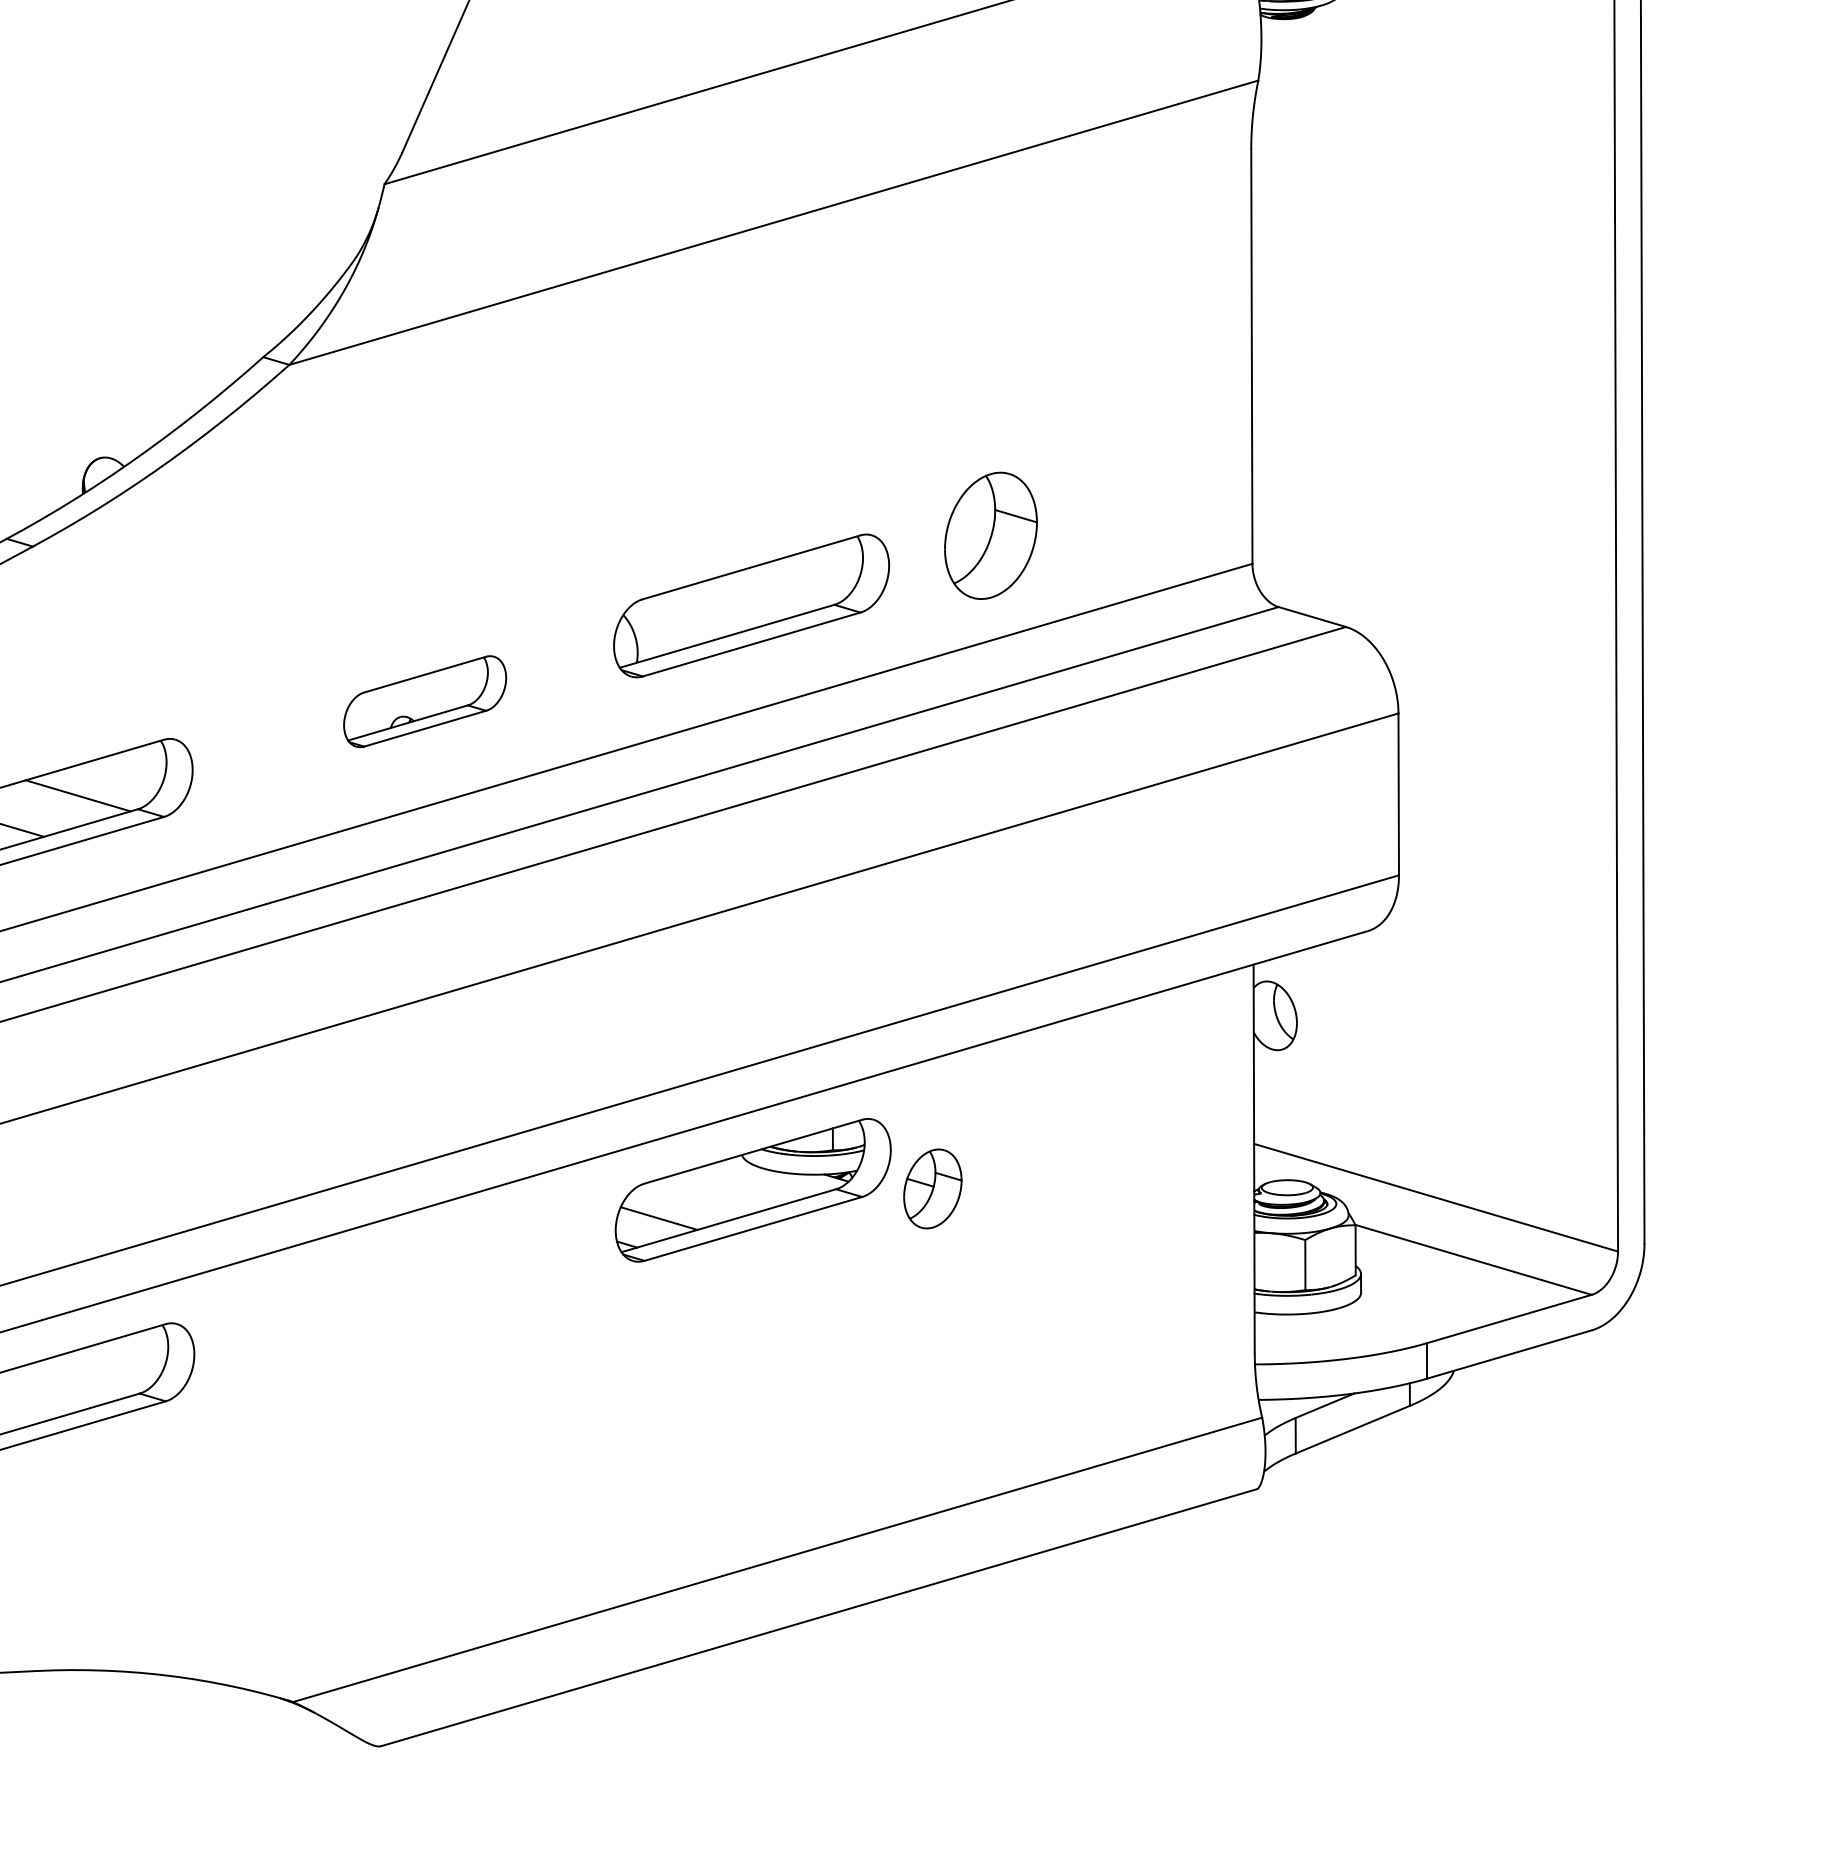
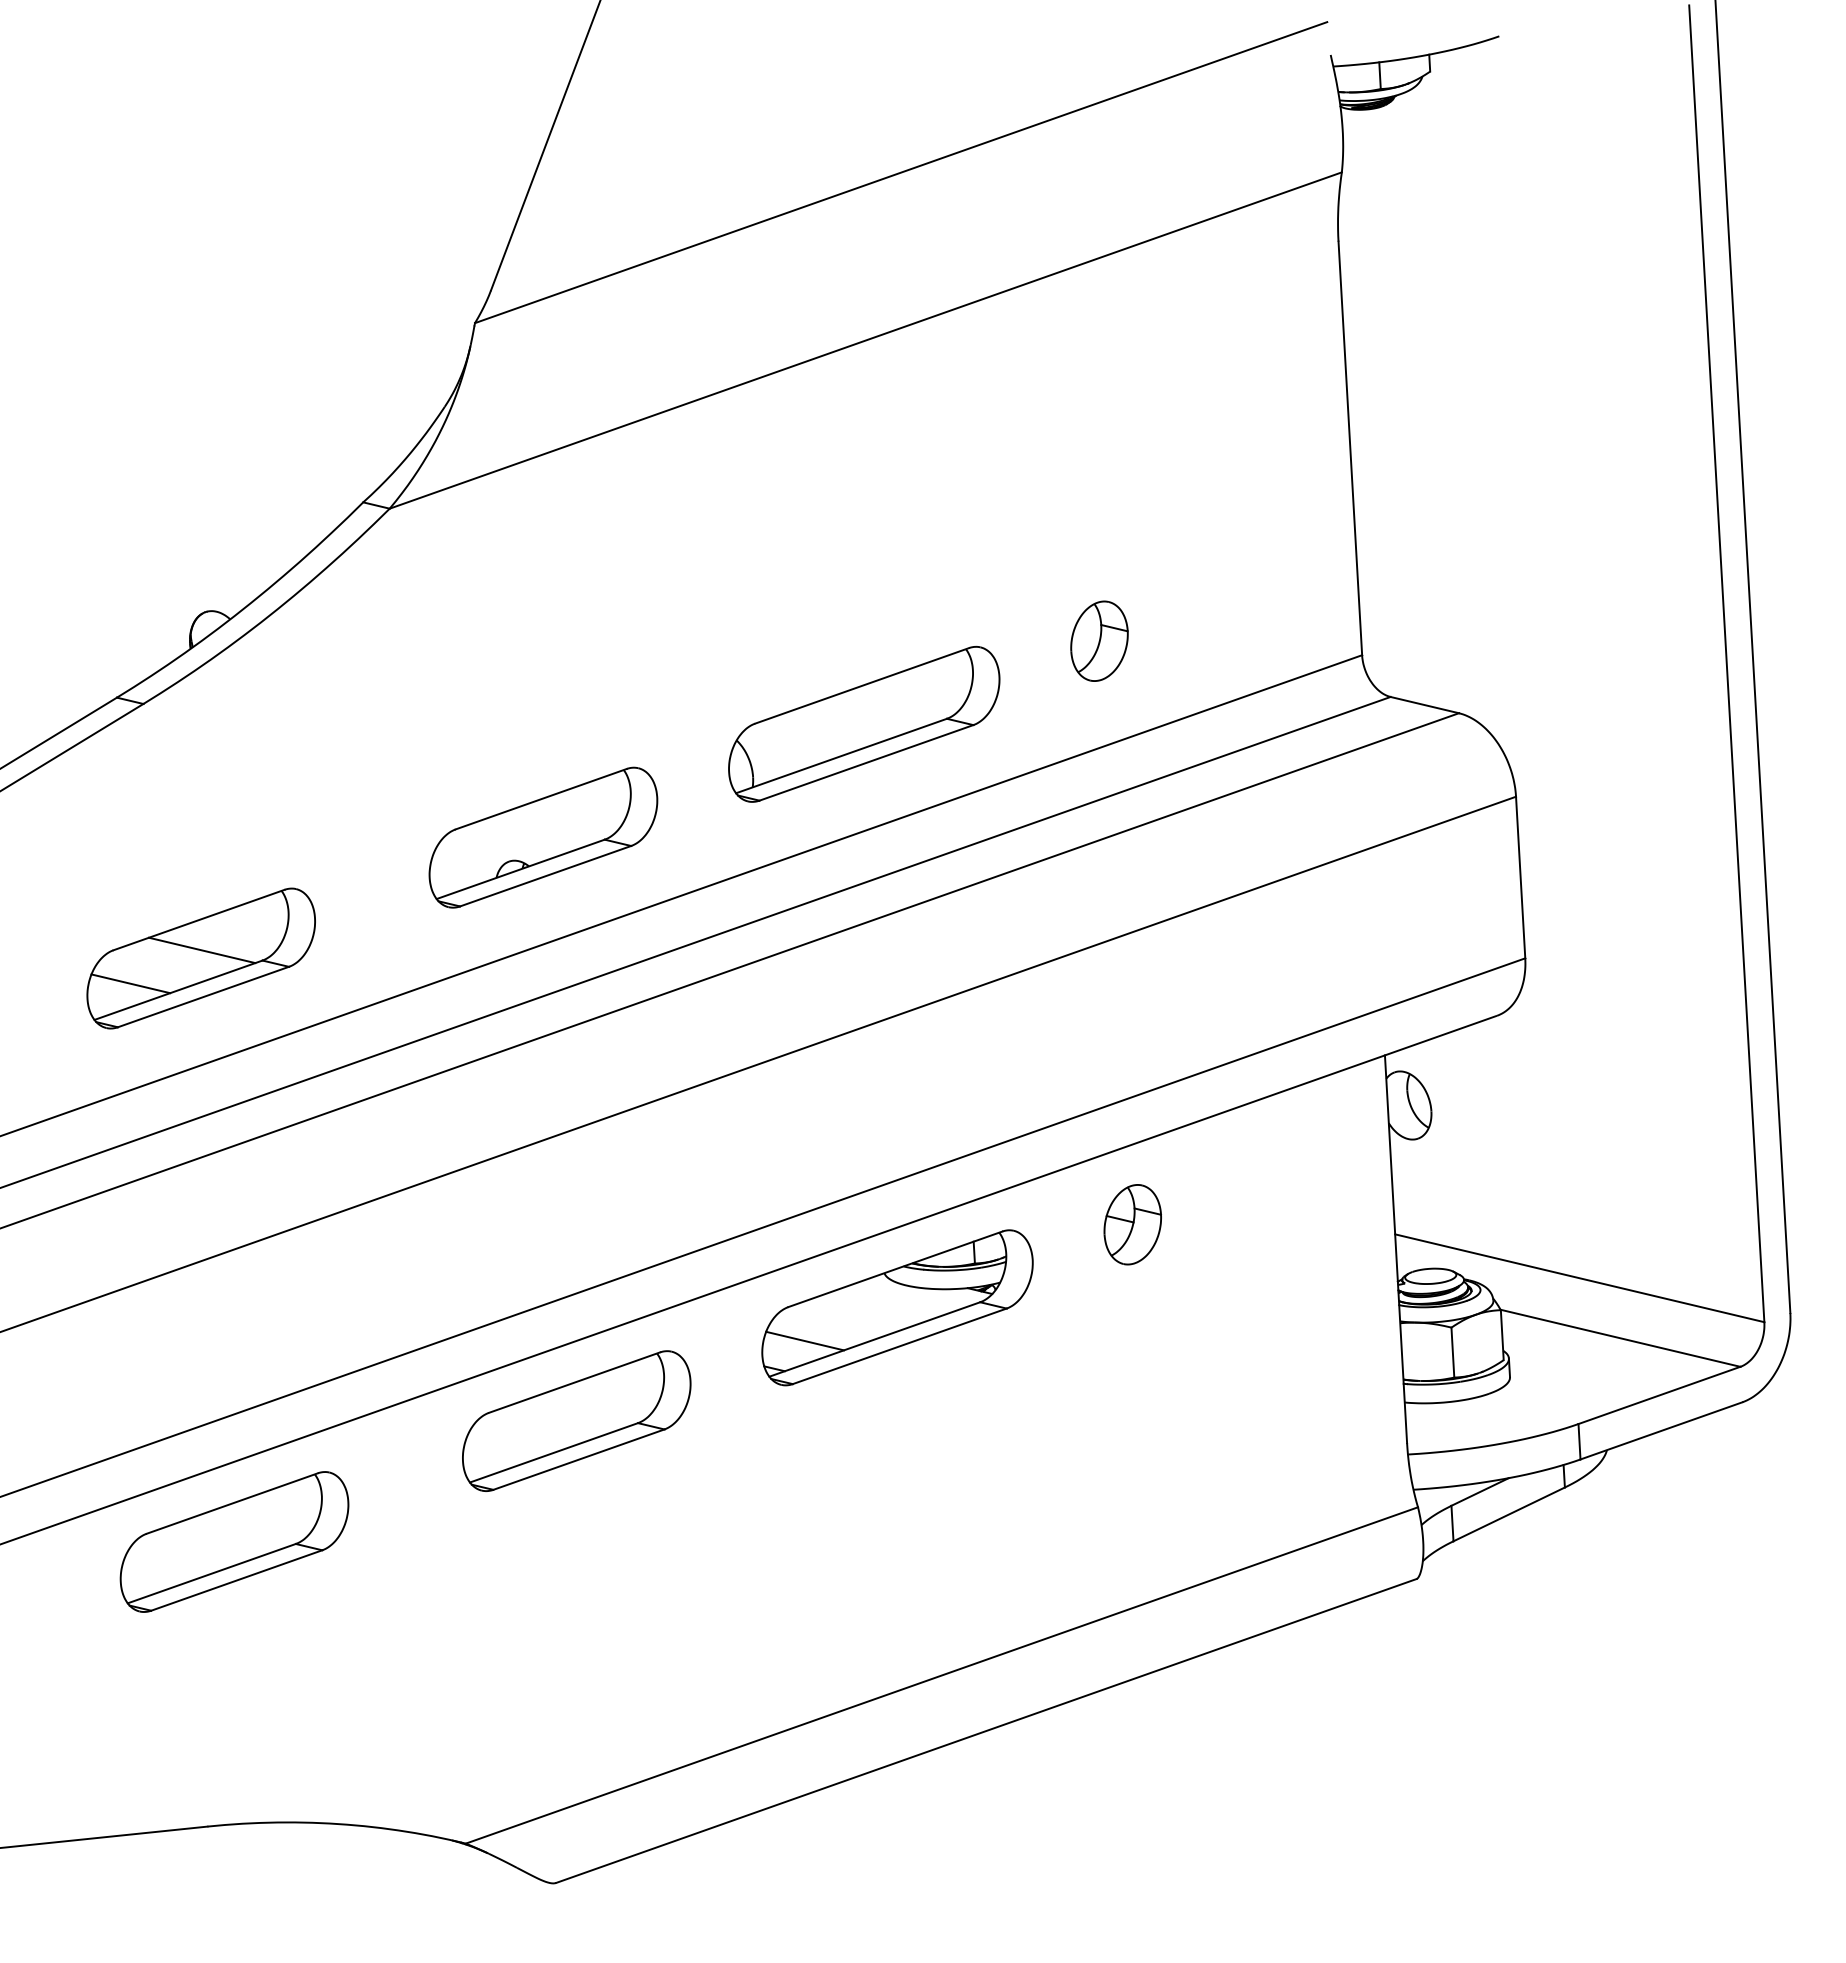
part: (991, 534) -> (1099, 640), size x0.62
part: (425, 701) -> (543, 837), size x1.43
part: (932, 1188) -> (1132, 1224), moved
part: (426, 1285) -> (576, 1420), added

